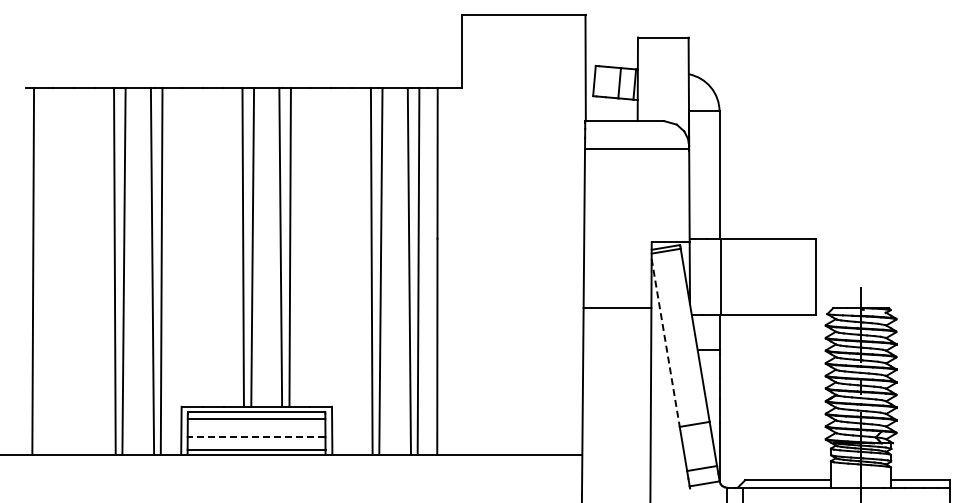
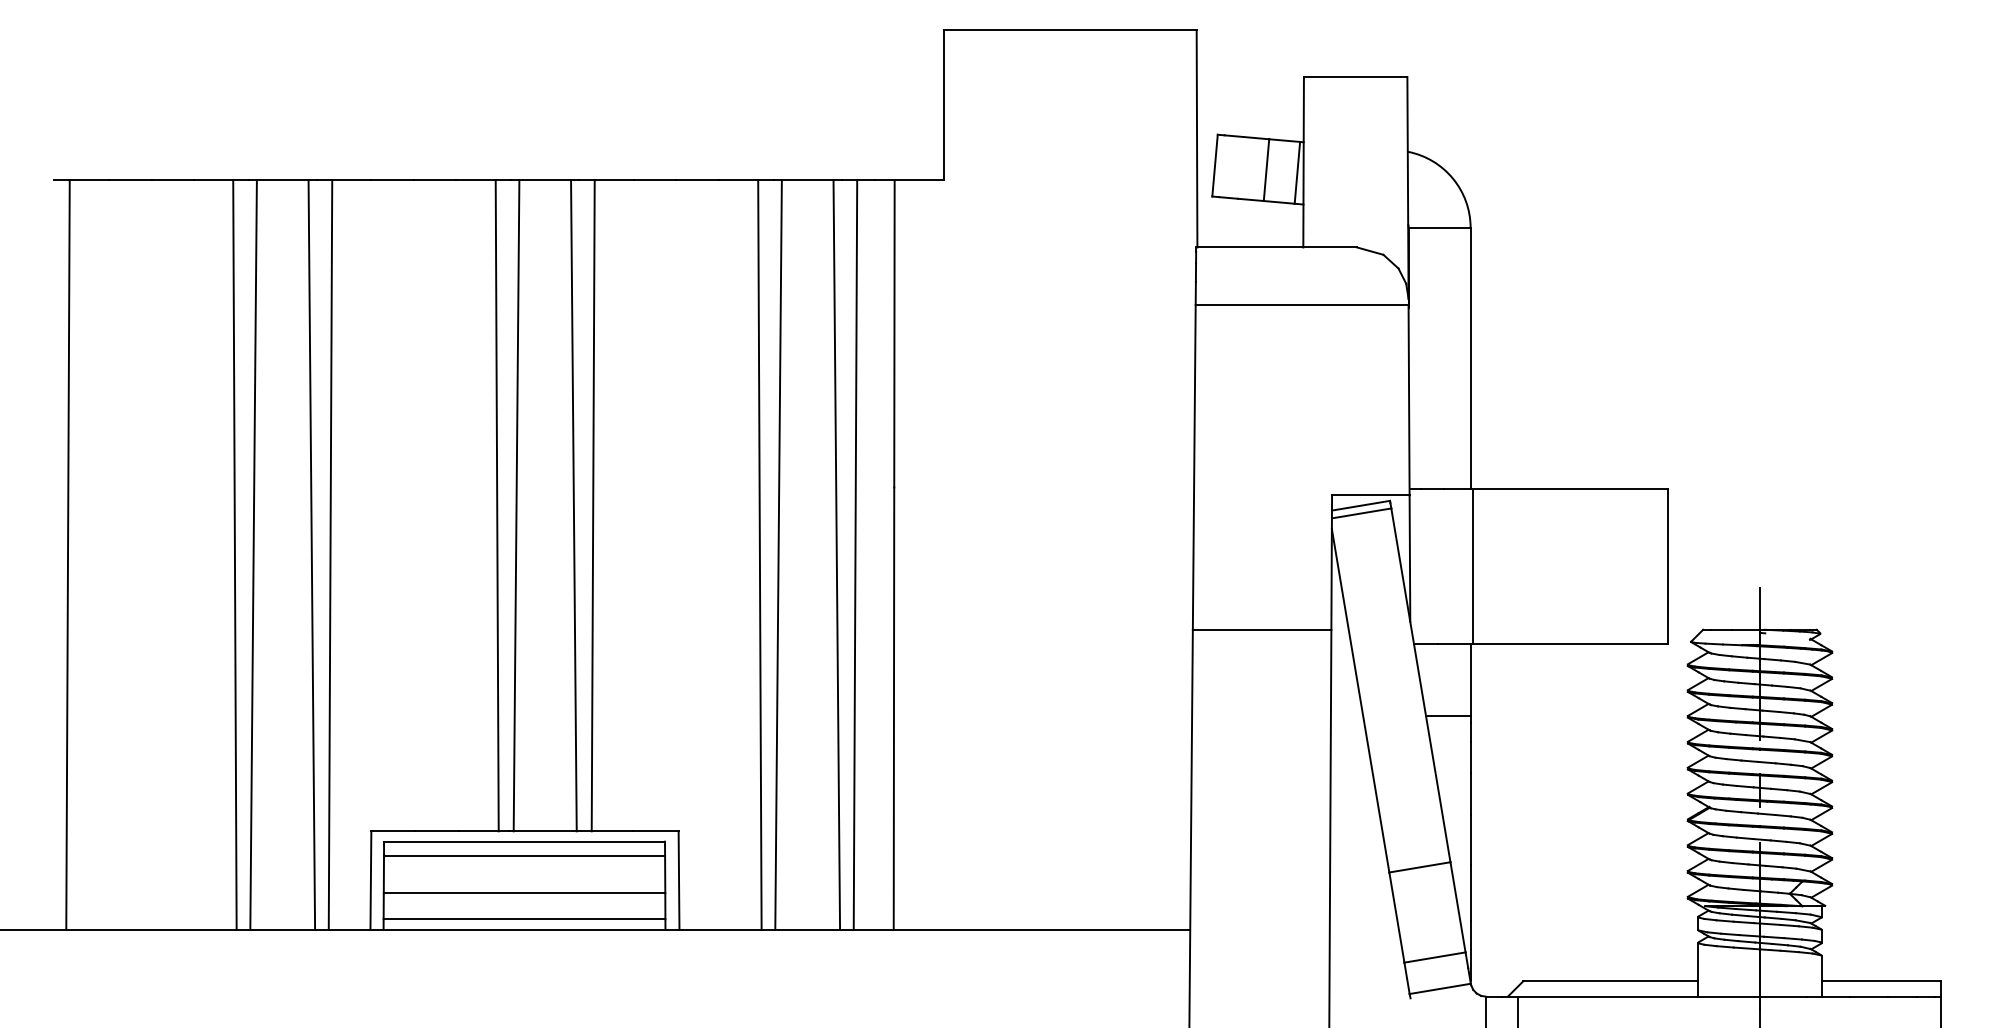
line: (665, 343) -> (1360, 702), dashed -> solid
line: (256, 437) -> (524, 894), dashed -> solid

